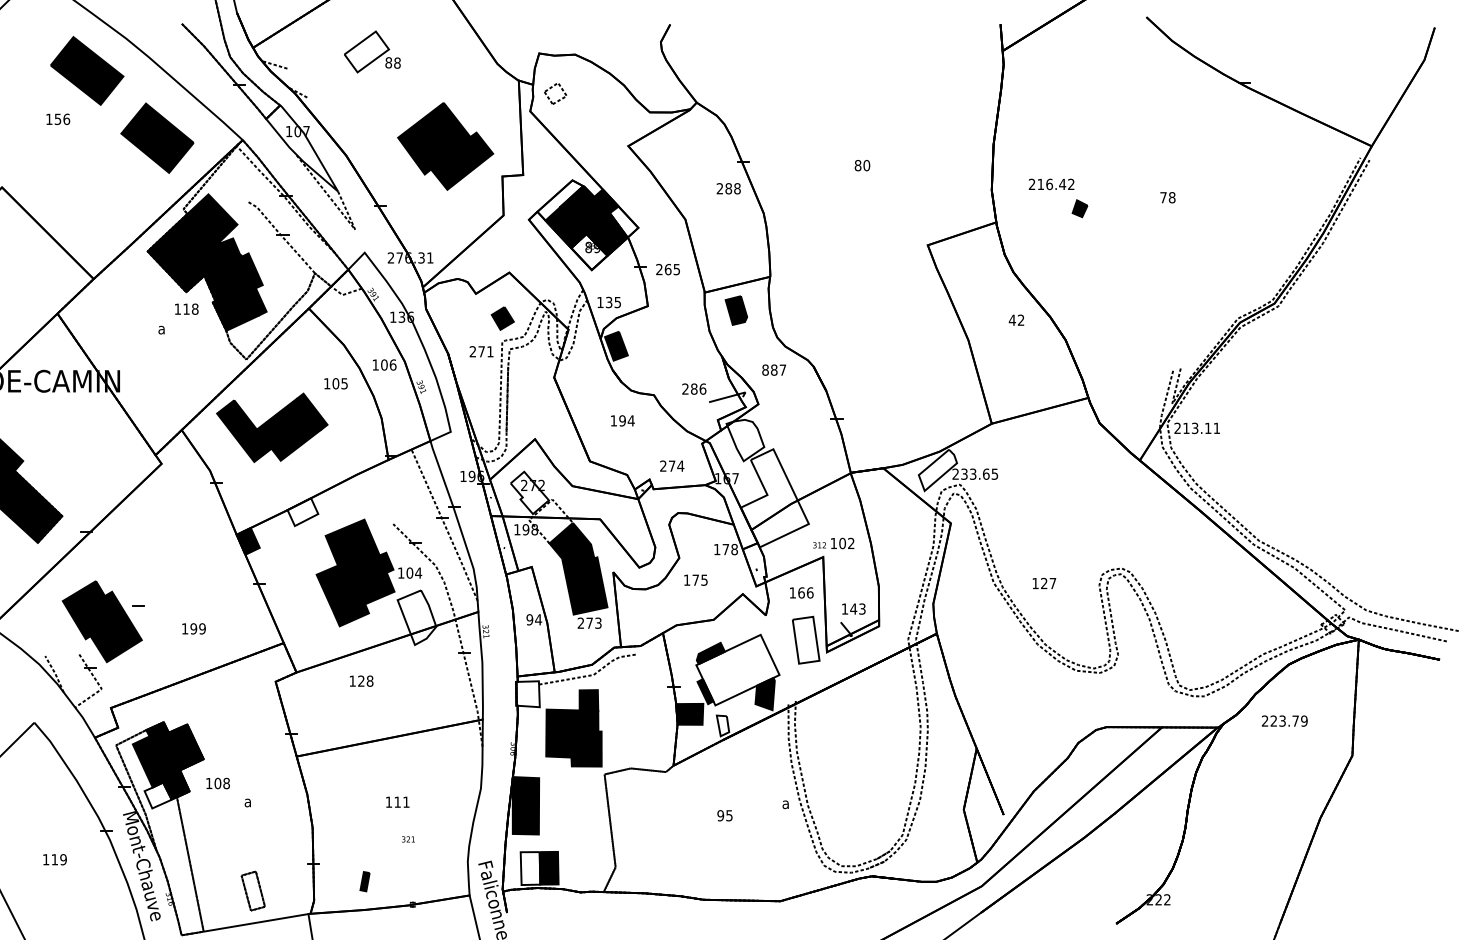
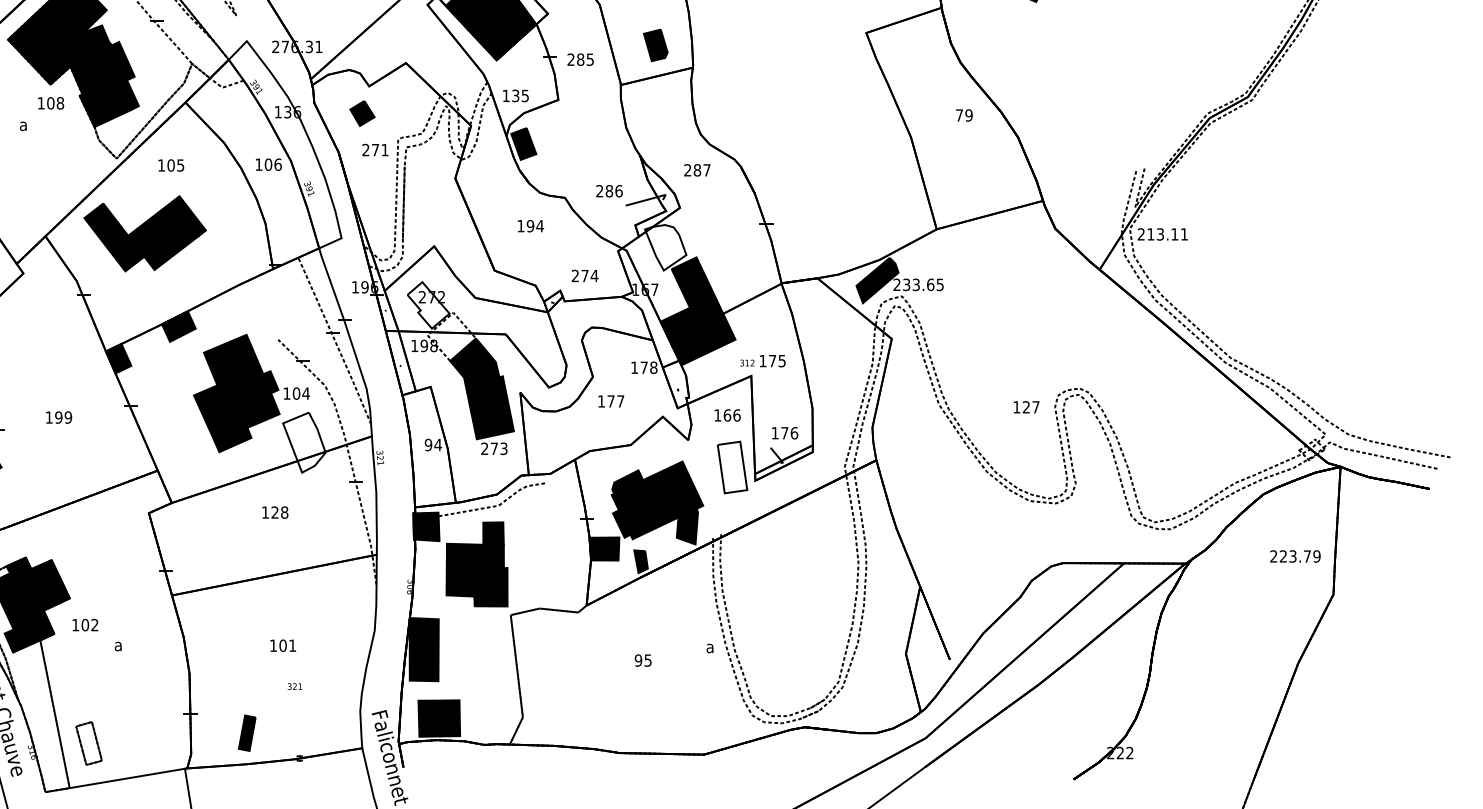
fill: (589, 251) -> (494, 39), added
text: (667, 269) -> (579, 59), 265 -> 285
text: (186, 308) -> (50, 102), 118 -> 108
part: (736, 310) -> (655, 45), moved
part: (502, 318) -> (362, 113), moved
text: (1016, 319) -> (963, 114), 42 -> 79
text: (765, 369) -> (687, 169), 887 -> 287
text: (335, 383) -> (170, 165), moved
fill: (937, 469) -> (877, 279), added
fill: (774, 498) -> (697, 311), added
fill: (302, 512) -> (178, 326), added
text: (846, 543) -> (776, 361), 102 -> 175
text: (704, 579) -> (620, 400), 175 -> 177
text: (1044, 582) -> (1026, 406), moved
text: (857, 608) -> (789, 432), 143 -> 176
text: (193, 628) -> (58, 417), moved
fill: (737, 669) -> (656, 499), added
text: (361, 680) -> (275, 511), moved
fill: (527, 694) -> (425, 527), added
text: (1284, 720) -> (1295, 555), moved
fill: (722, 725) -> (640, 561), added
text: (226, 783) -> (94, 625), 108 -> 102
fill: (157, 795) -> (18, 638), added
text: (397, 801) -> (282, 644), 111 -> 101
fill: (530, 868) -> (429, 718), added
part: (364, 881) -> (246, 732), size x1.67
part: (252, 890) -> (88, 742), moved

